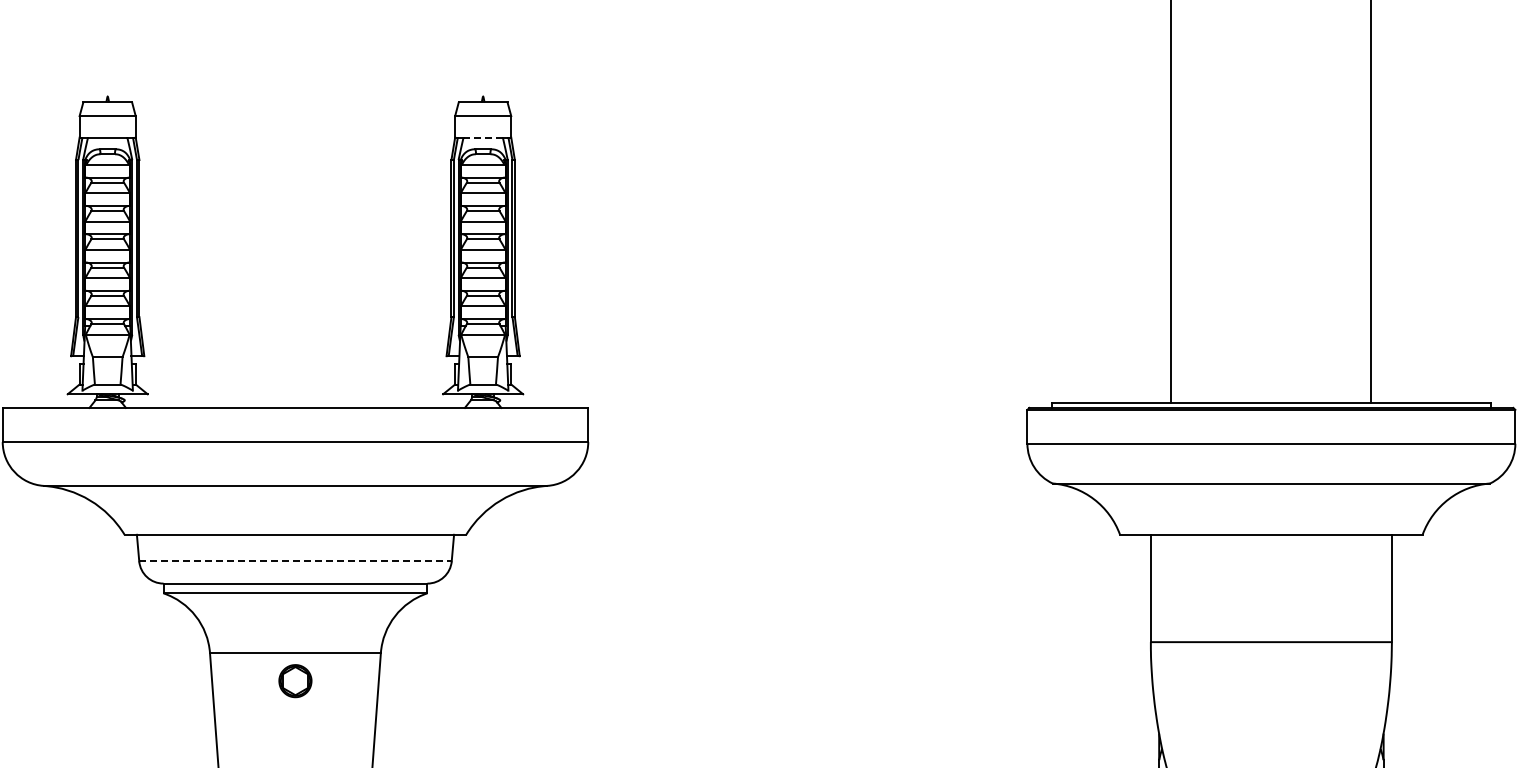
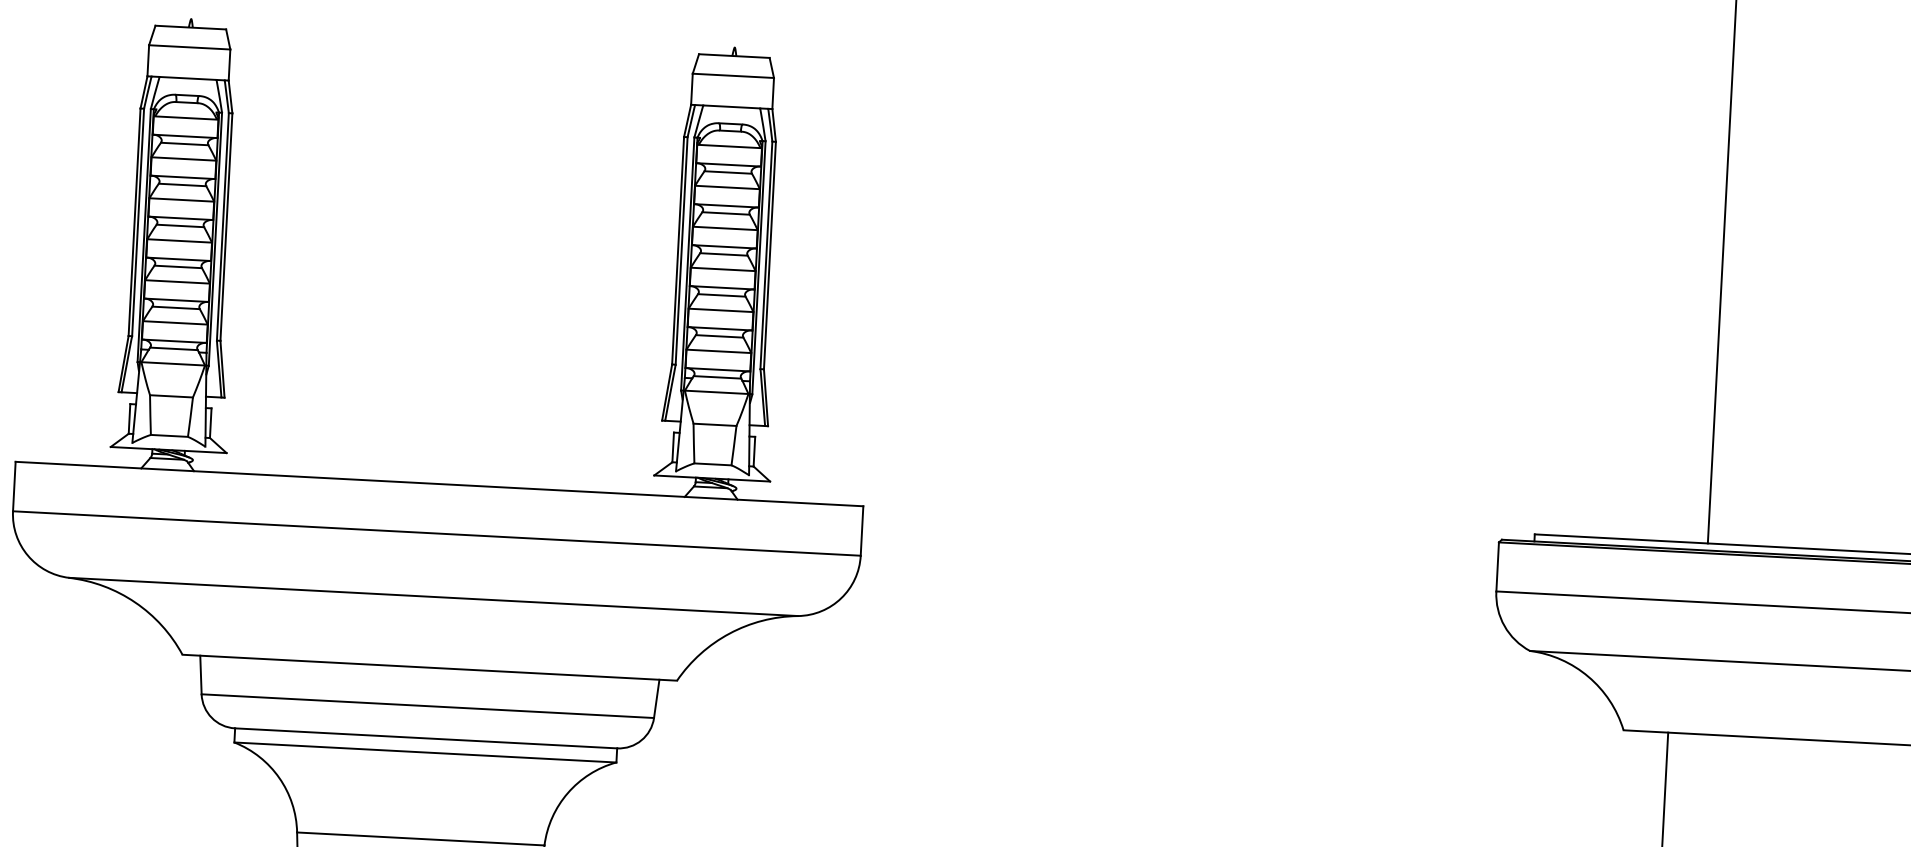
line: (483, 137) -> (732, 106), dashed -> solid
line: (296, 561) -> (429, 706), dashed -> solid

